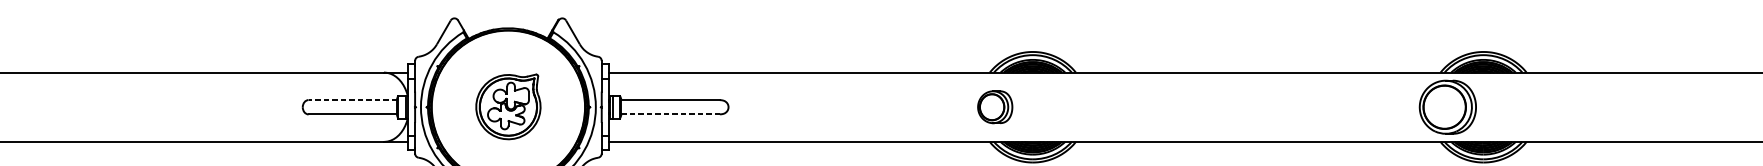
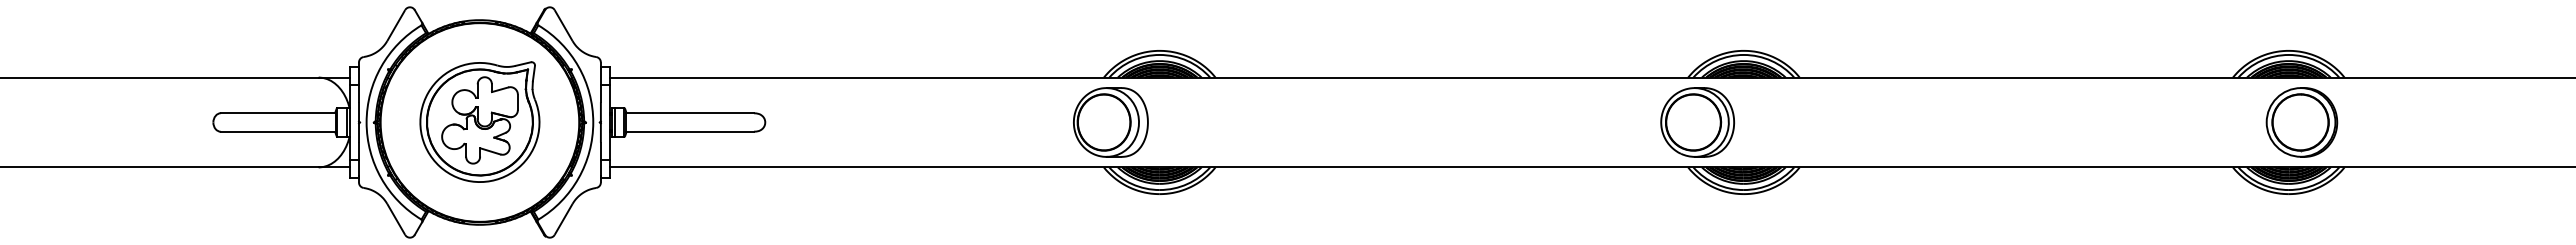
line: (352, 100) -> (277, 113), dashed -> solid
part: (508, 106) -> (479, 121), size x1.43
part: (994, 107) -> (1110, 122), size x1.67
line: (670, 114) -> (690, 131), dashed -> solid

